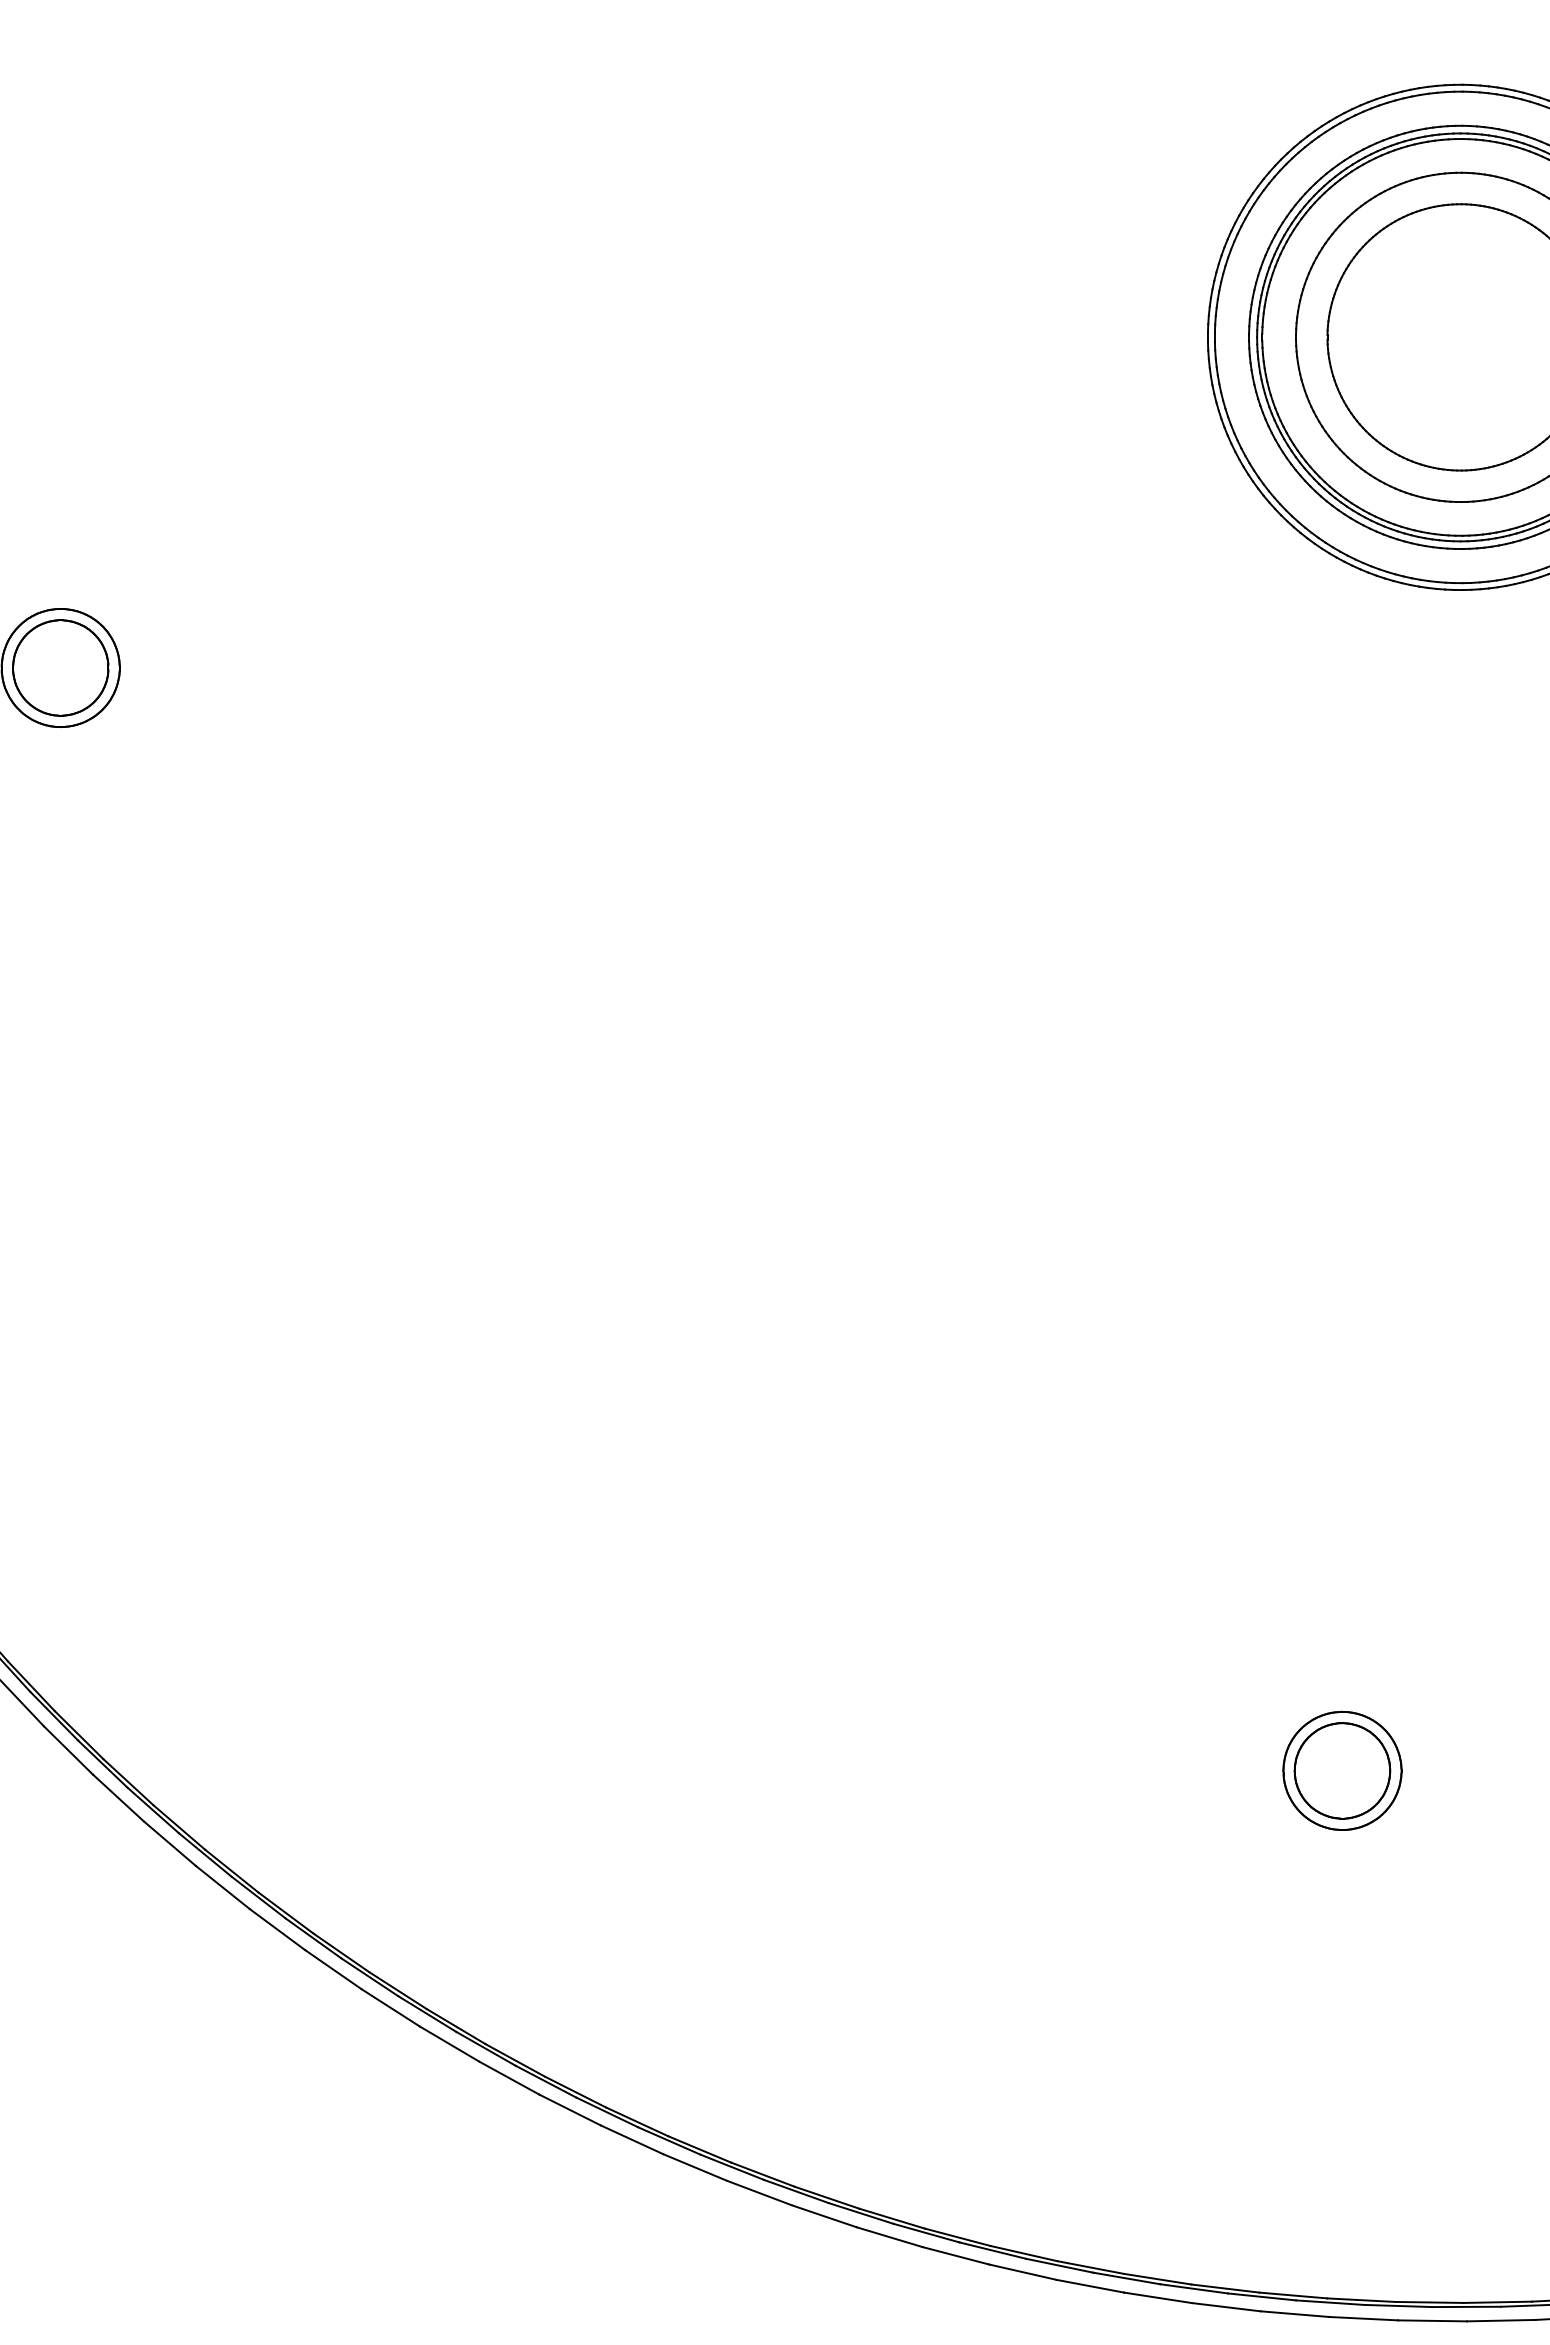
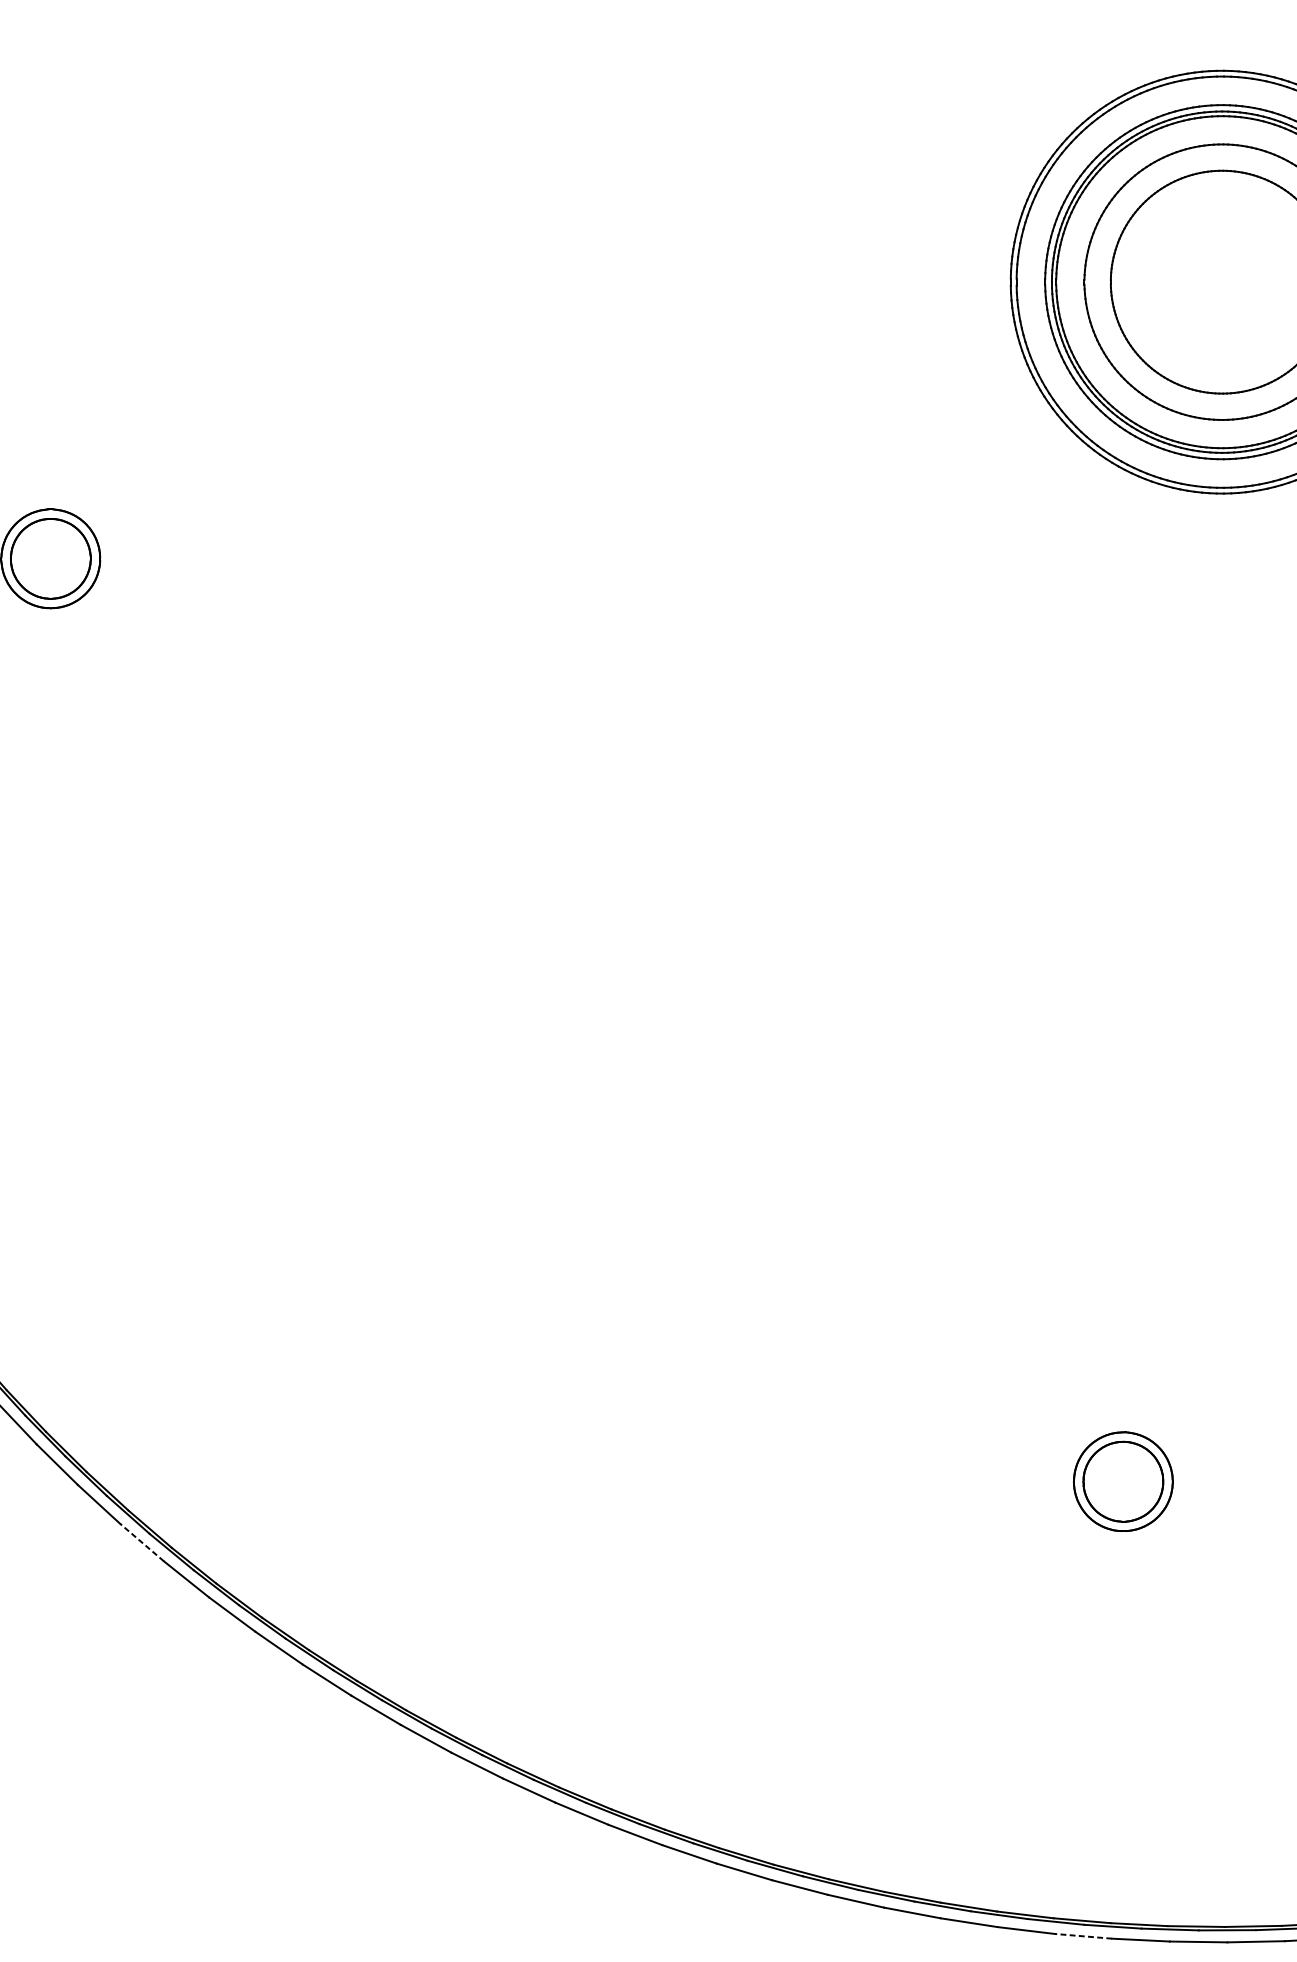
line: (169, 1843) -> (141, 1542), solid -> dashed
line: (1294, 2314) -> (1083, 1936), solid -> dashed

